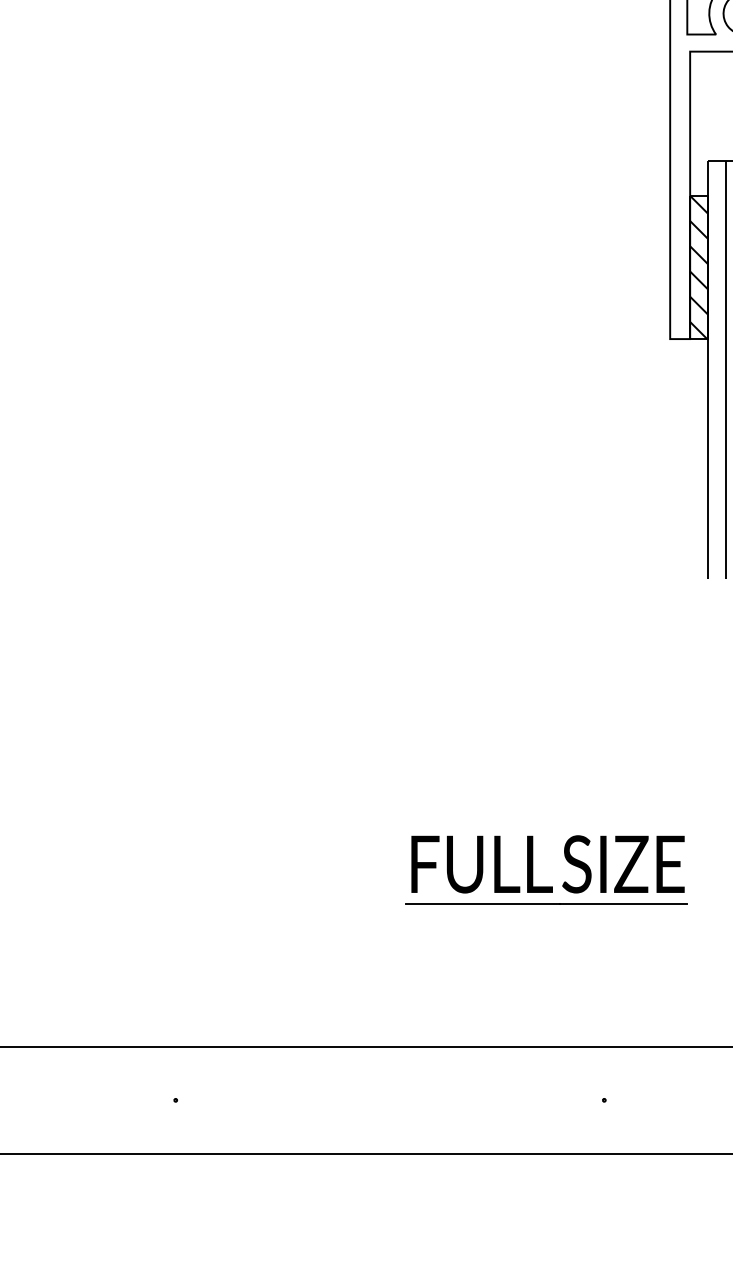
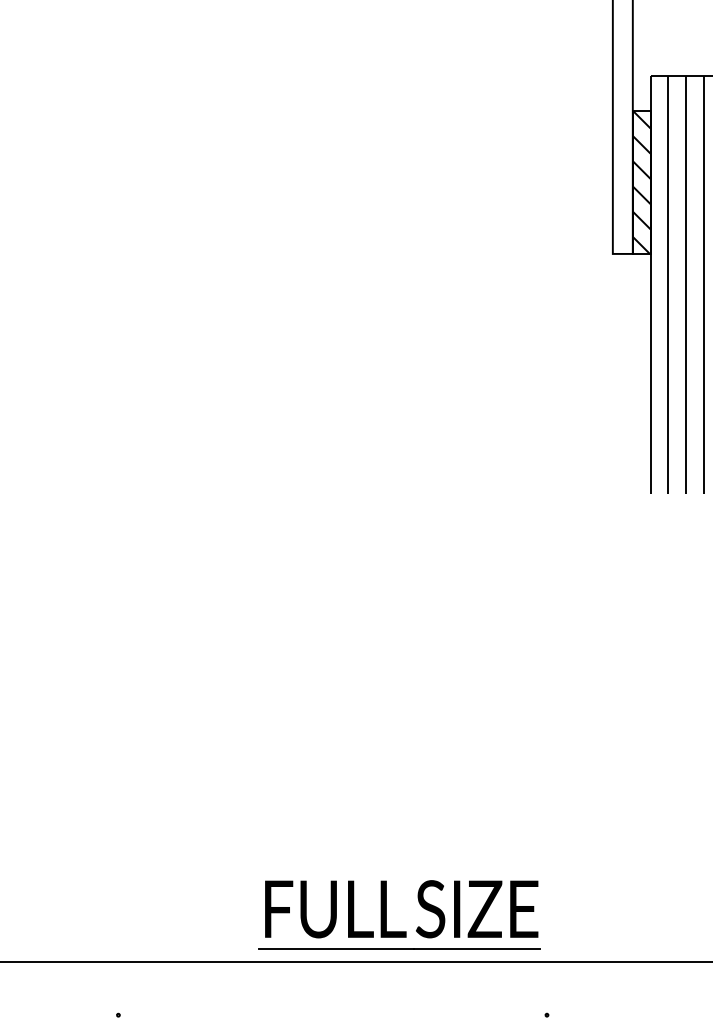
part: (533, 869) -> (387, 914), moved

